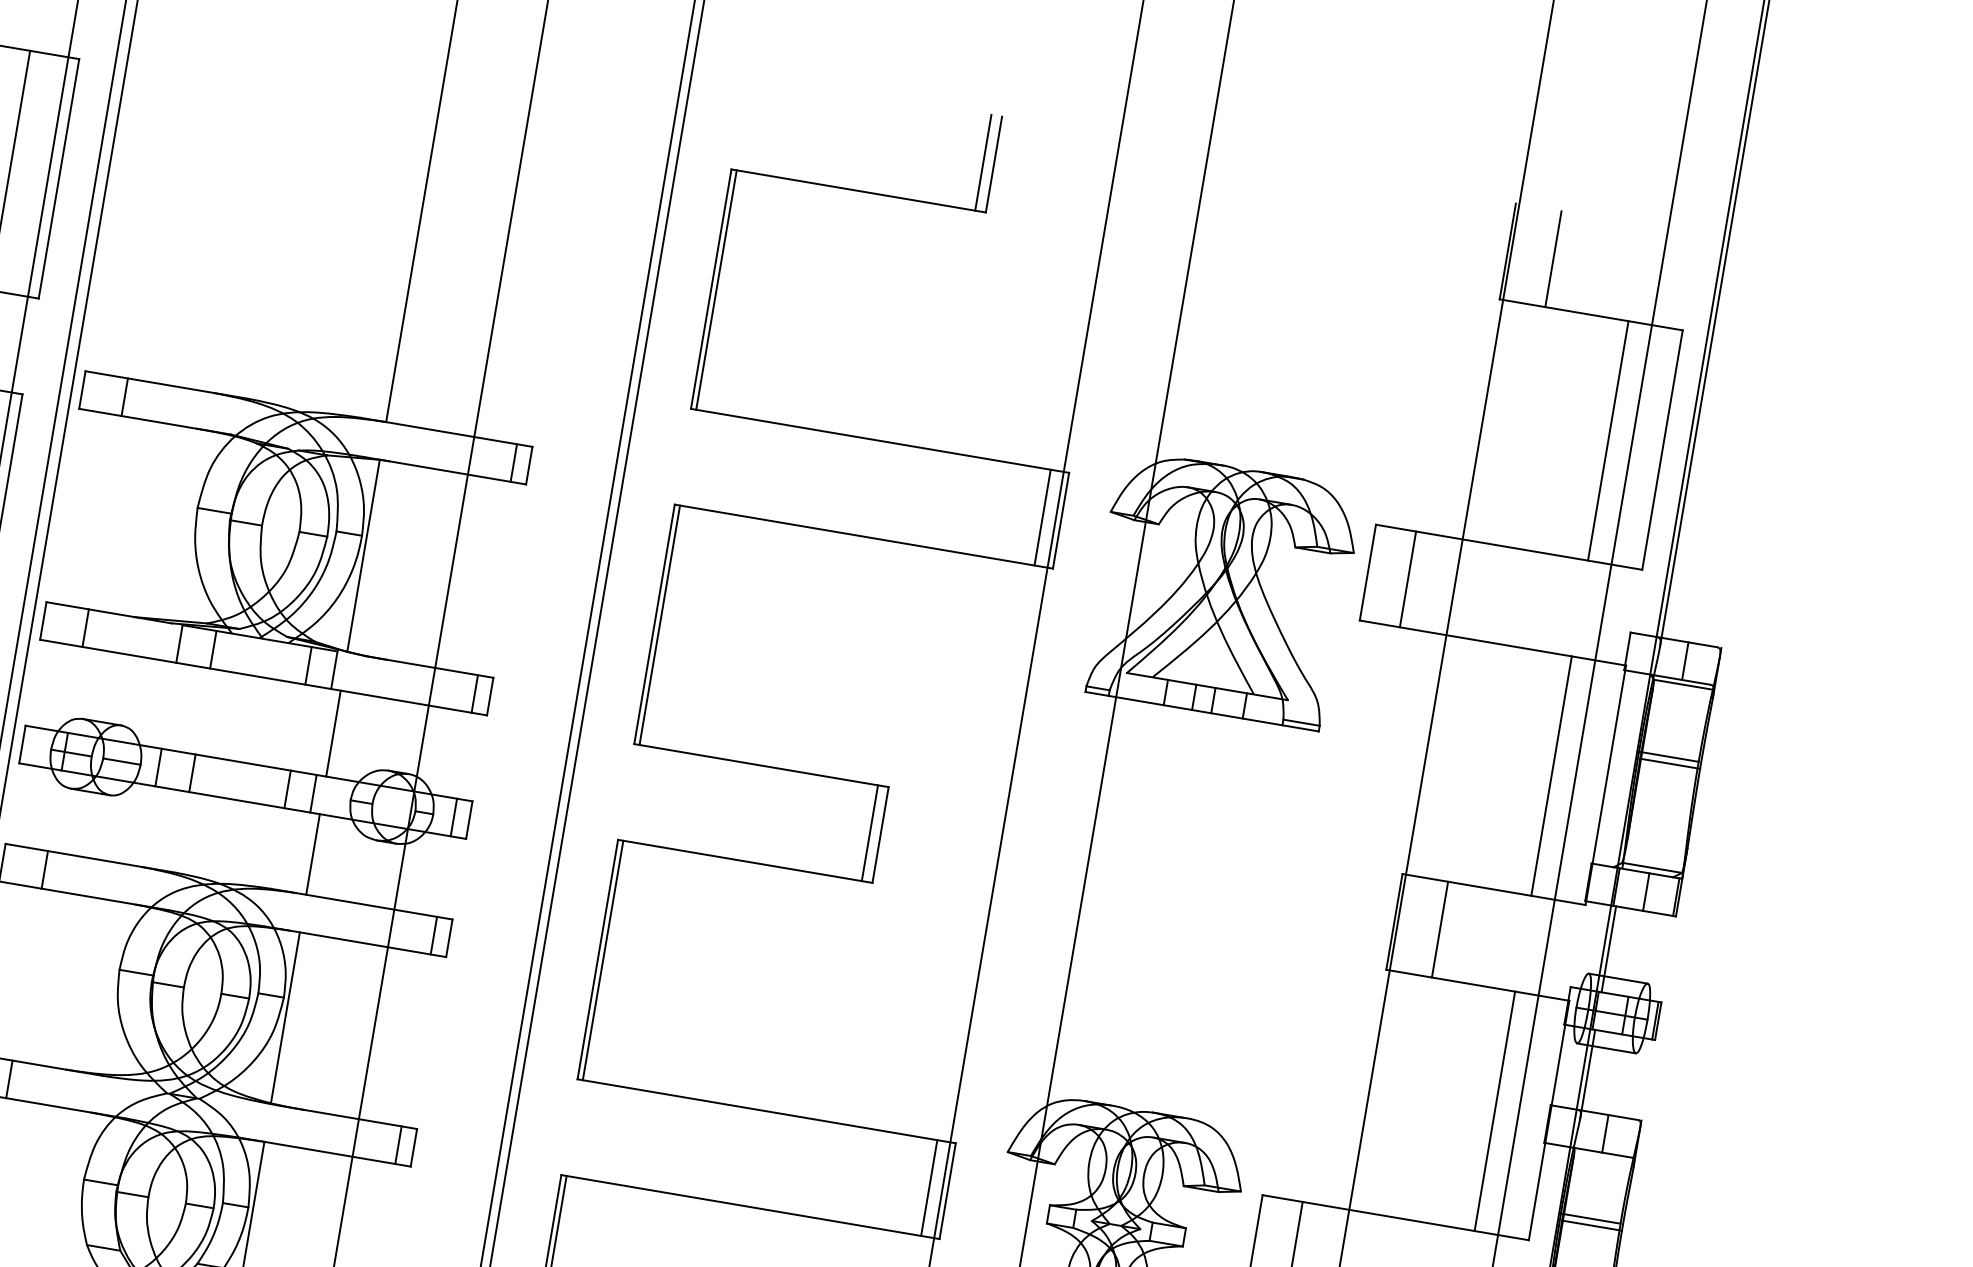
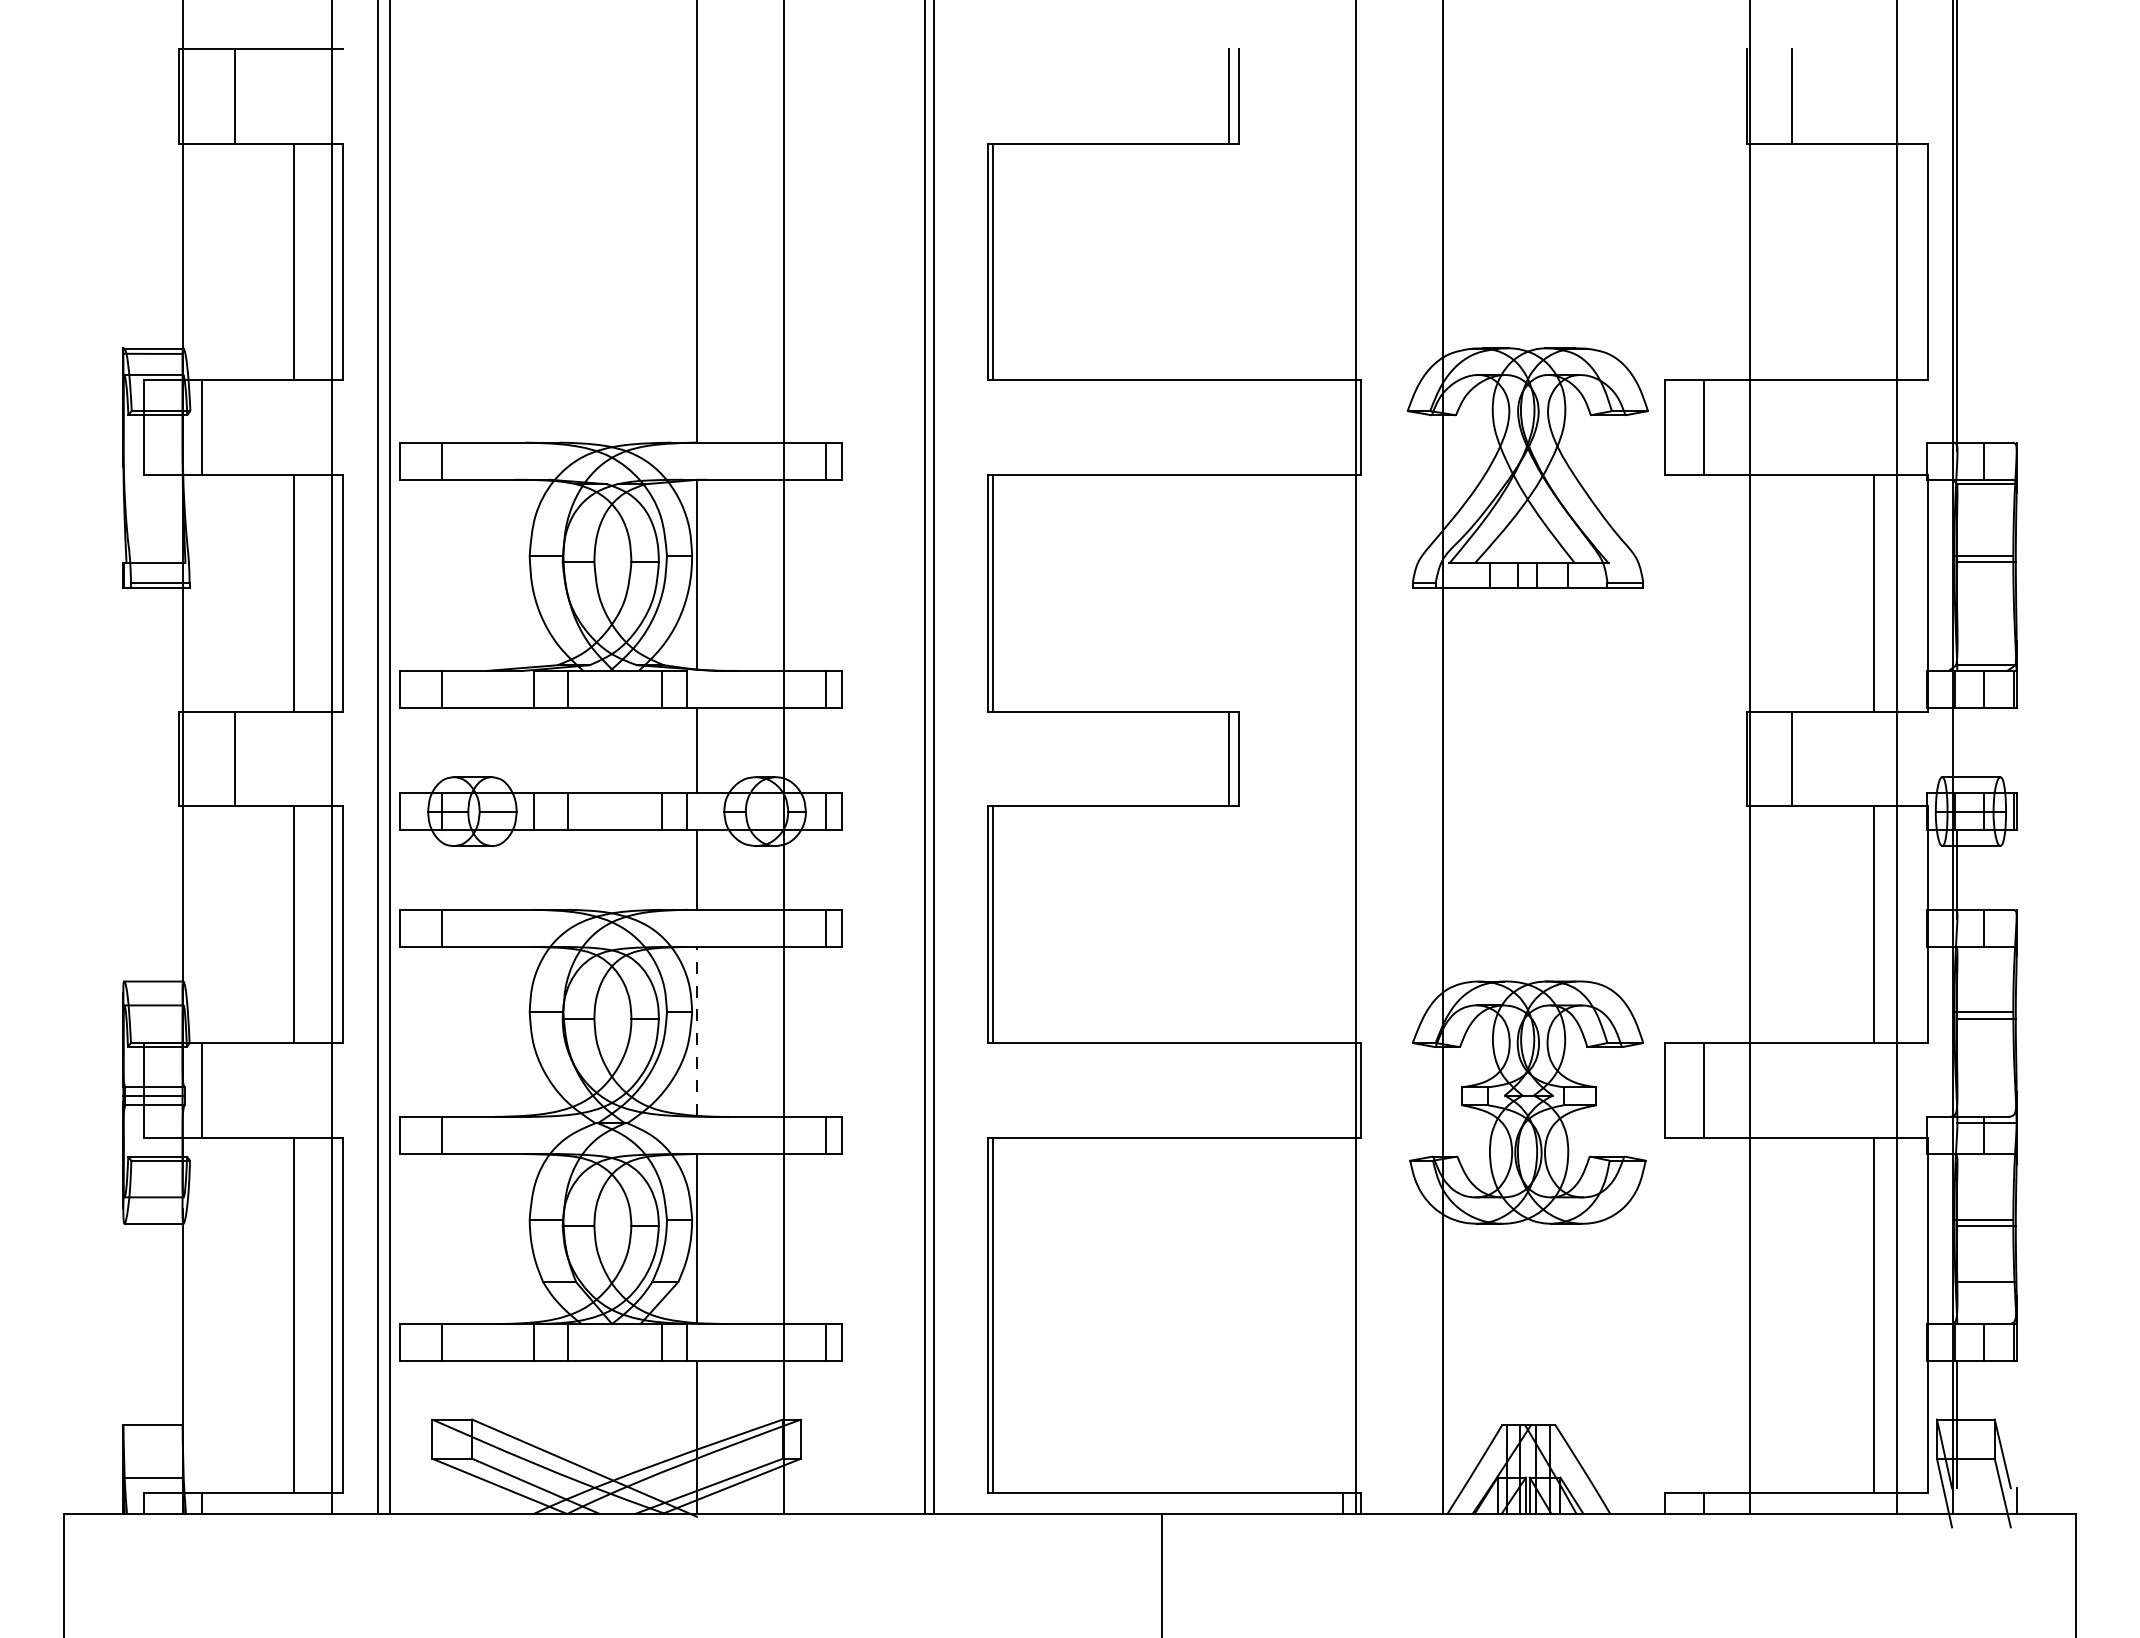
line: (1608, 440) -> (1874, 261), removed
line: (1042, 517) -> (1343, 427), removed
line: (1608, 949) -> (1957, 750), removed
line: (285, 1016) -> (696, 1030), solid -> dashed
line: (929, 1188) -> (1343, 1090), removed

